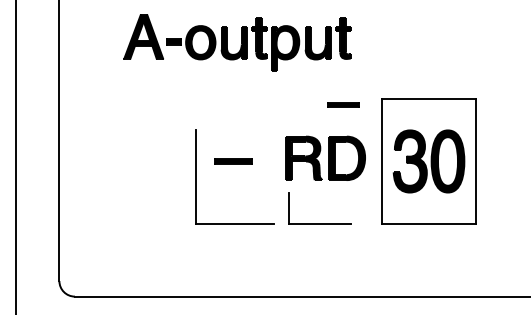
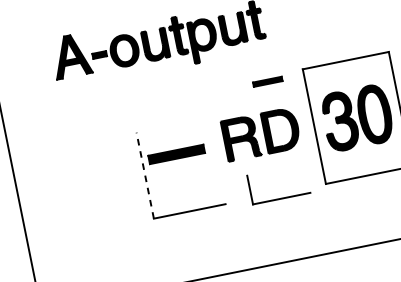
part: (233, 161) -> (176, 154), size x1.6
line: (196, 177) -> (145, 176), solid -> dashed
part: (319, 223) -> (280, 198), moved

